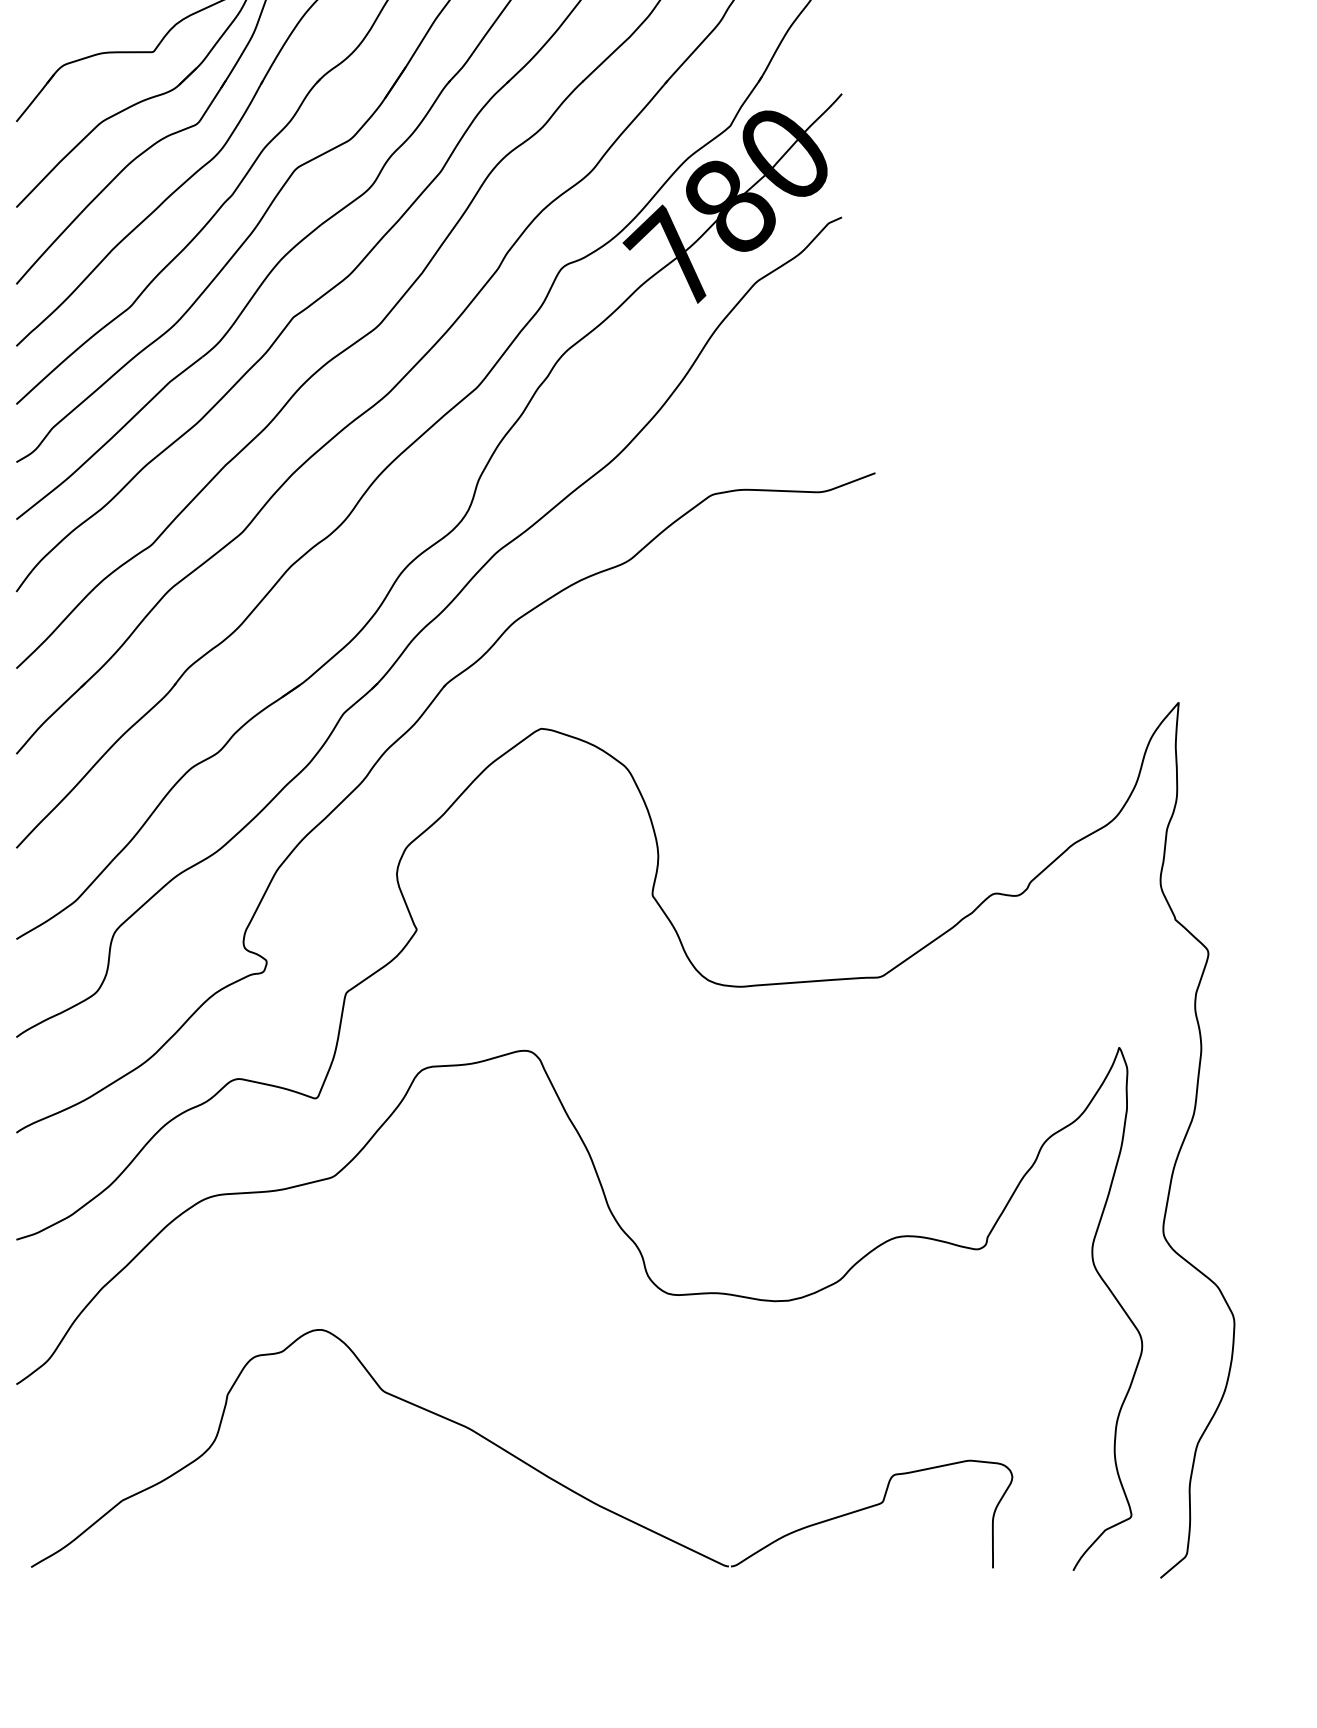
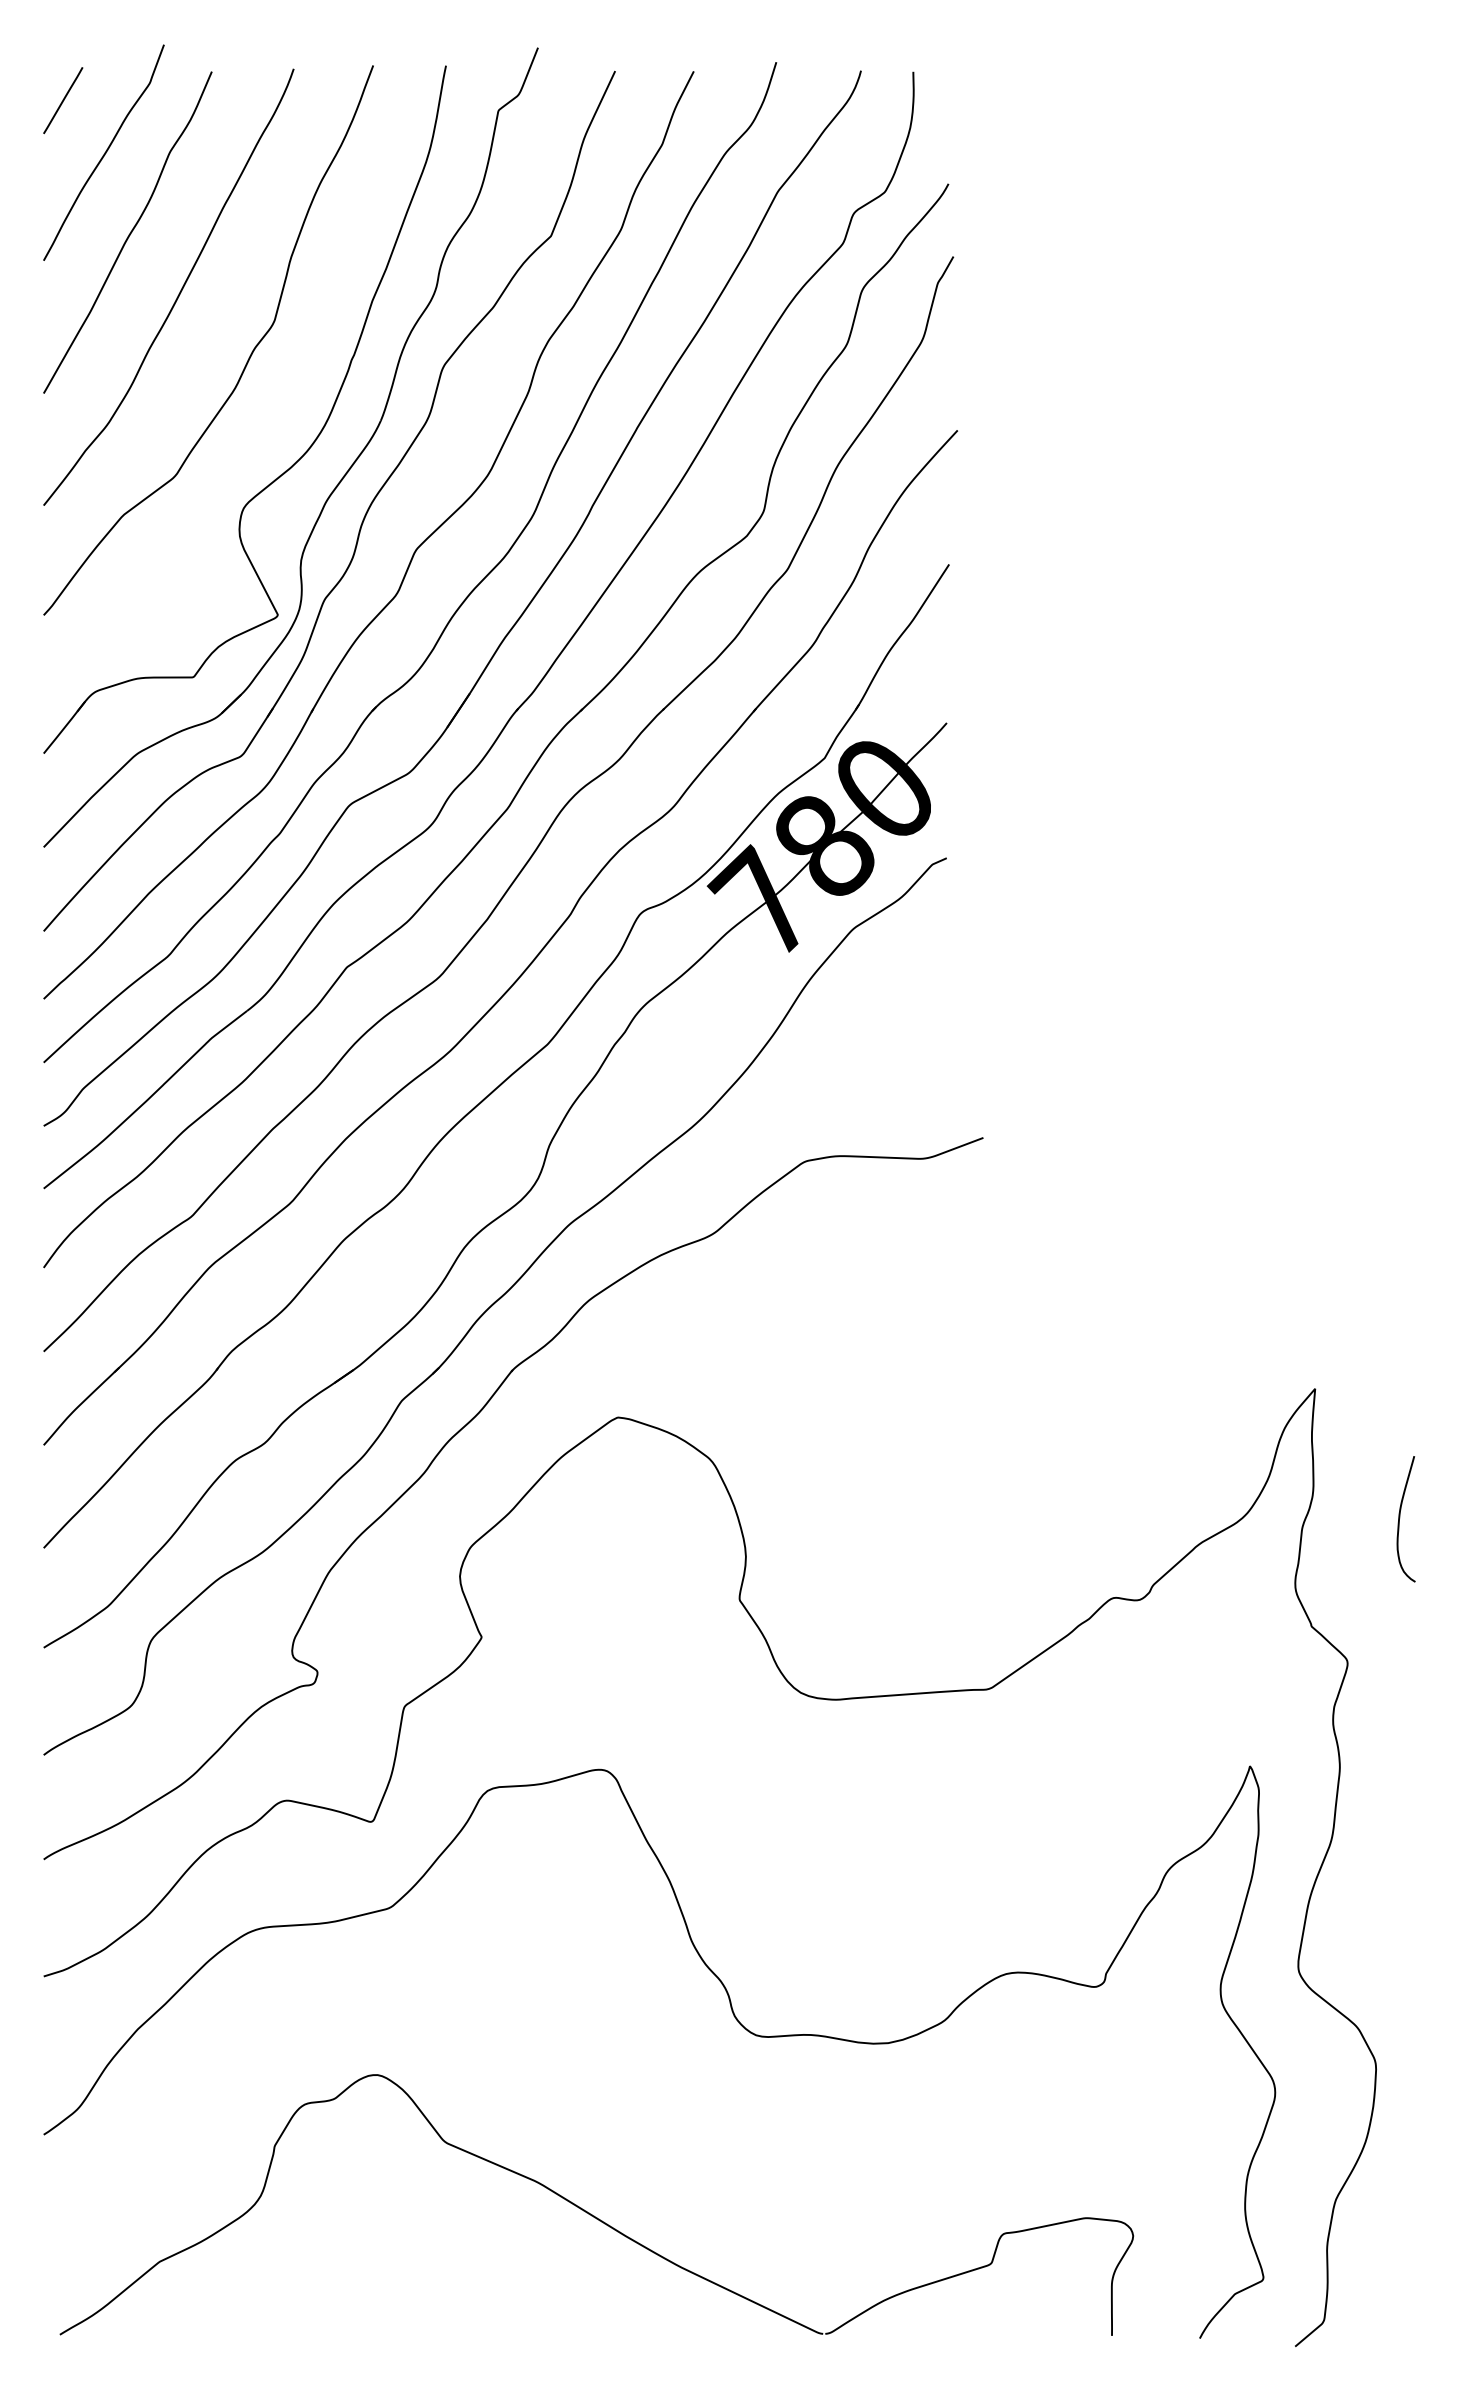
curve: (1256, 821) -> (1400, 1518), added

